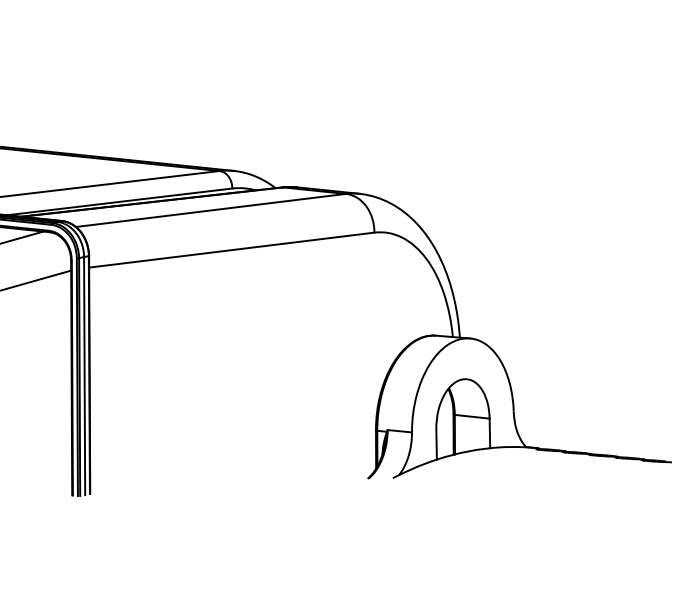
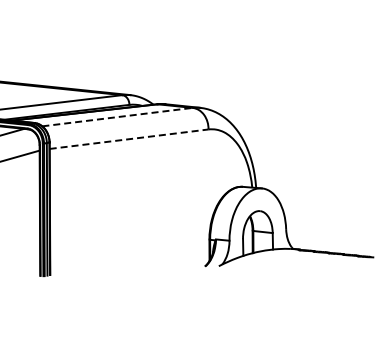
line: (210, 211) -> (117, 117), solid -> dashed
line: (232, 250) -> (129, 139), solid -> dashed

